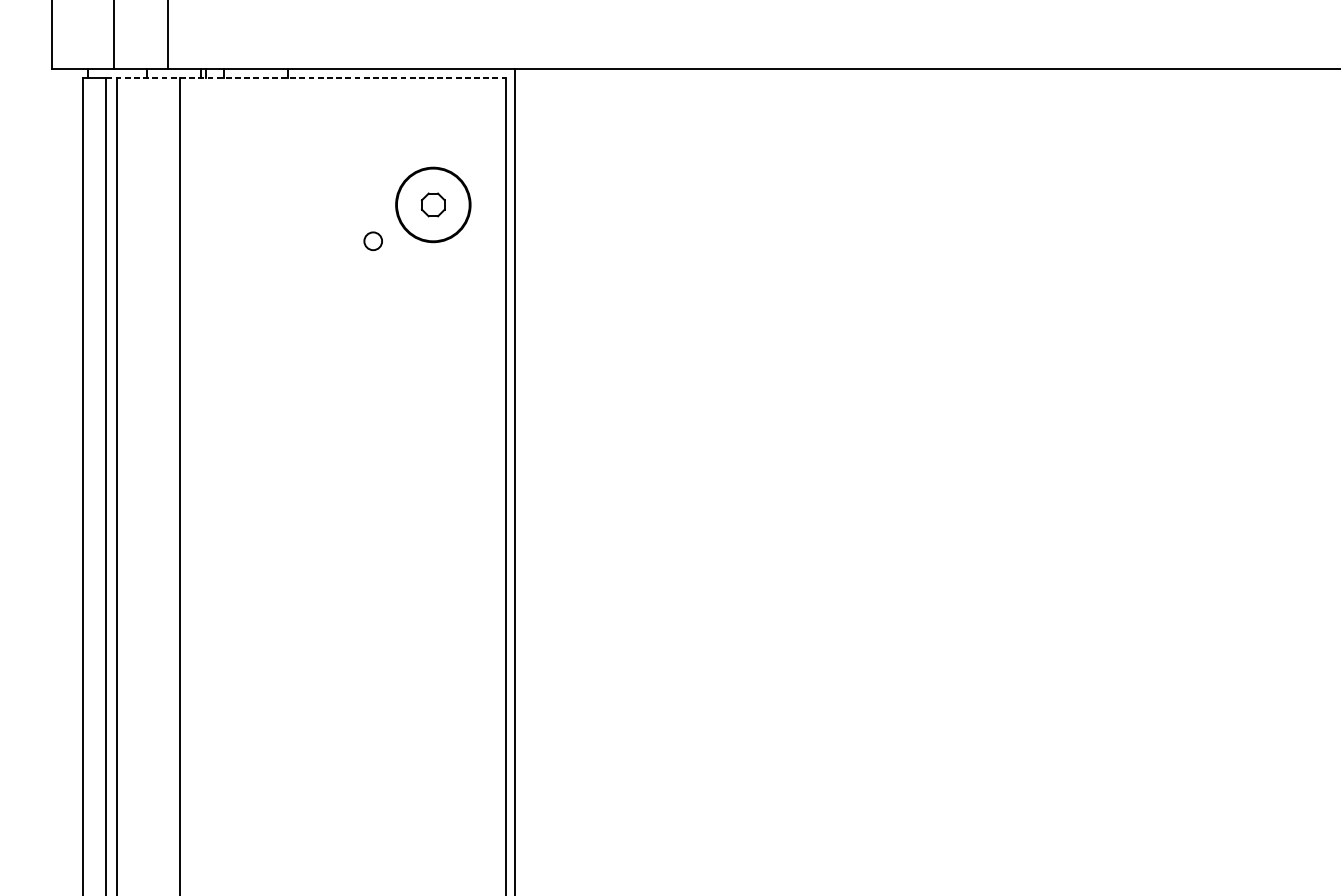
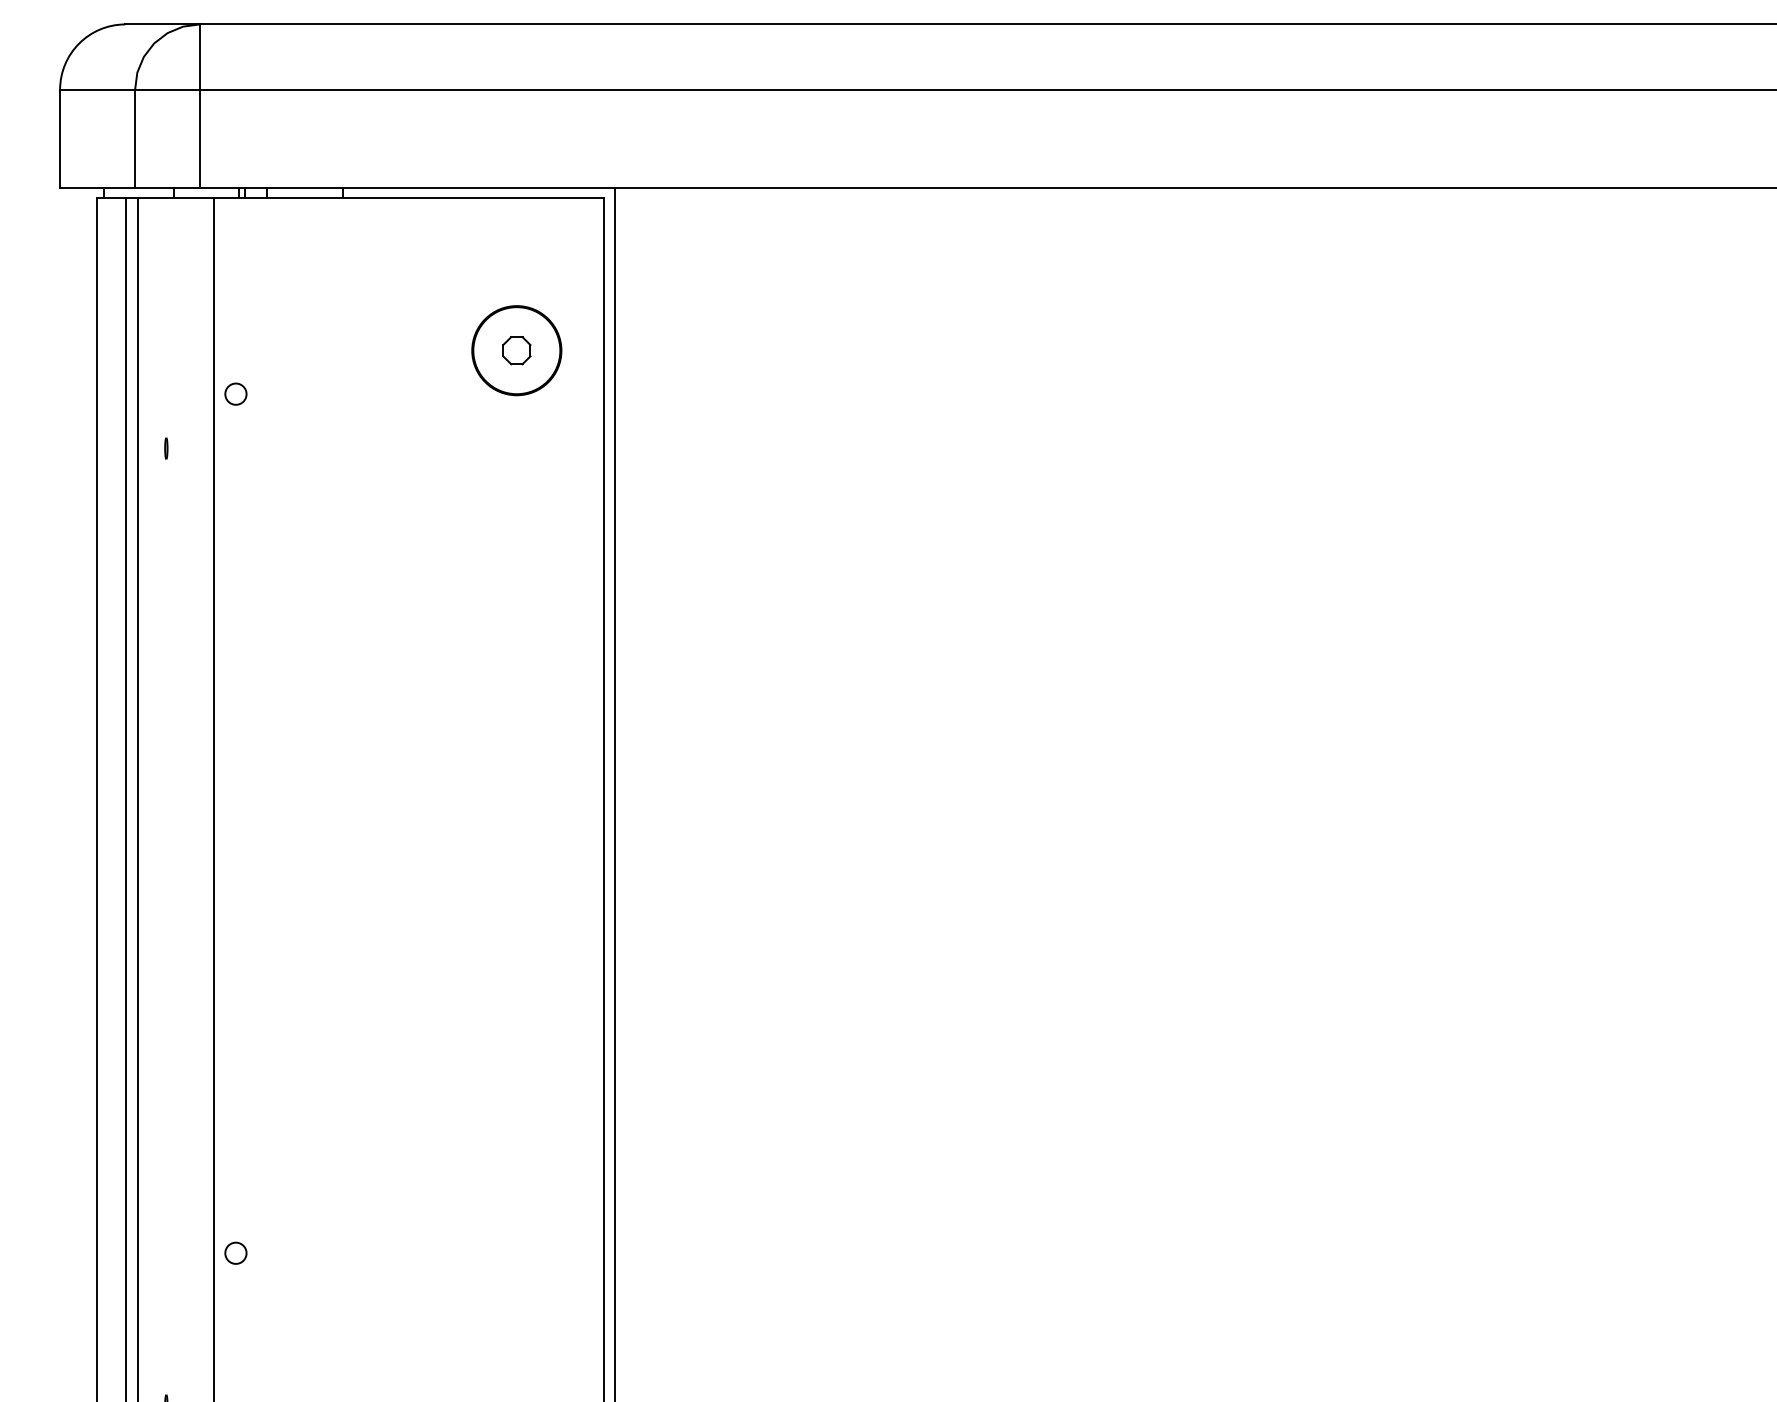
line: (306, 77) -> (365, 198), dashed -> solid
circle: (372, 240) -> (235, 393), moved
line: (140, 286) -> (166, 448), added

